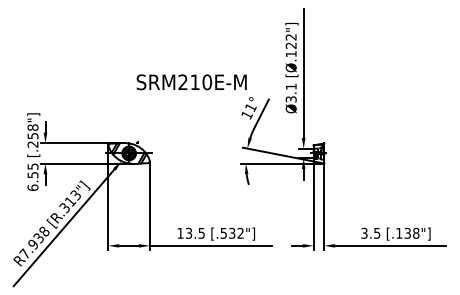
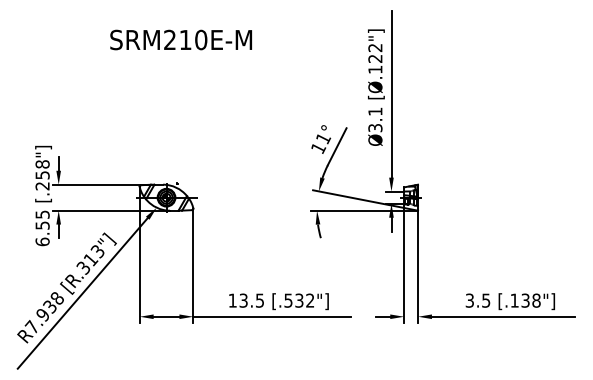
text: (191, 81) -> (180, 39), moved

